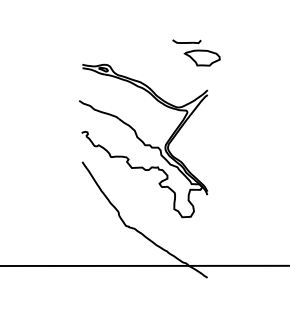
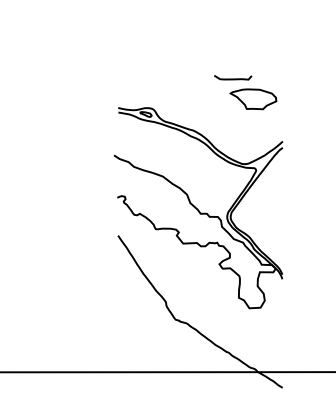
part: (196, 52) -> (245, 91), moved

